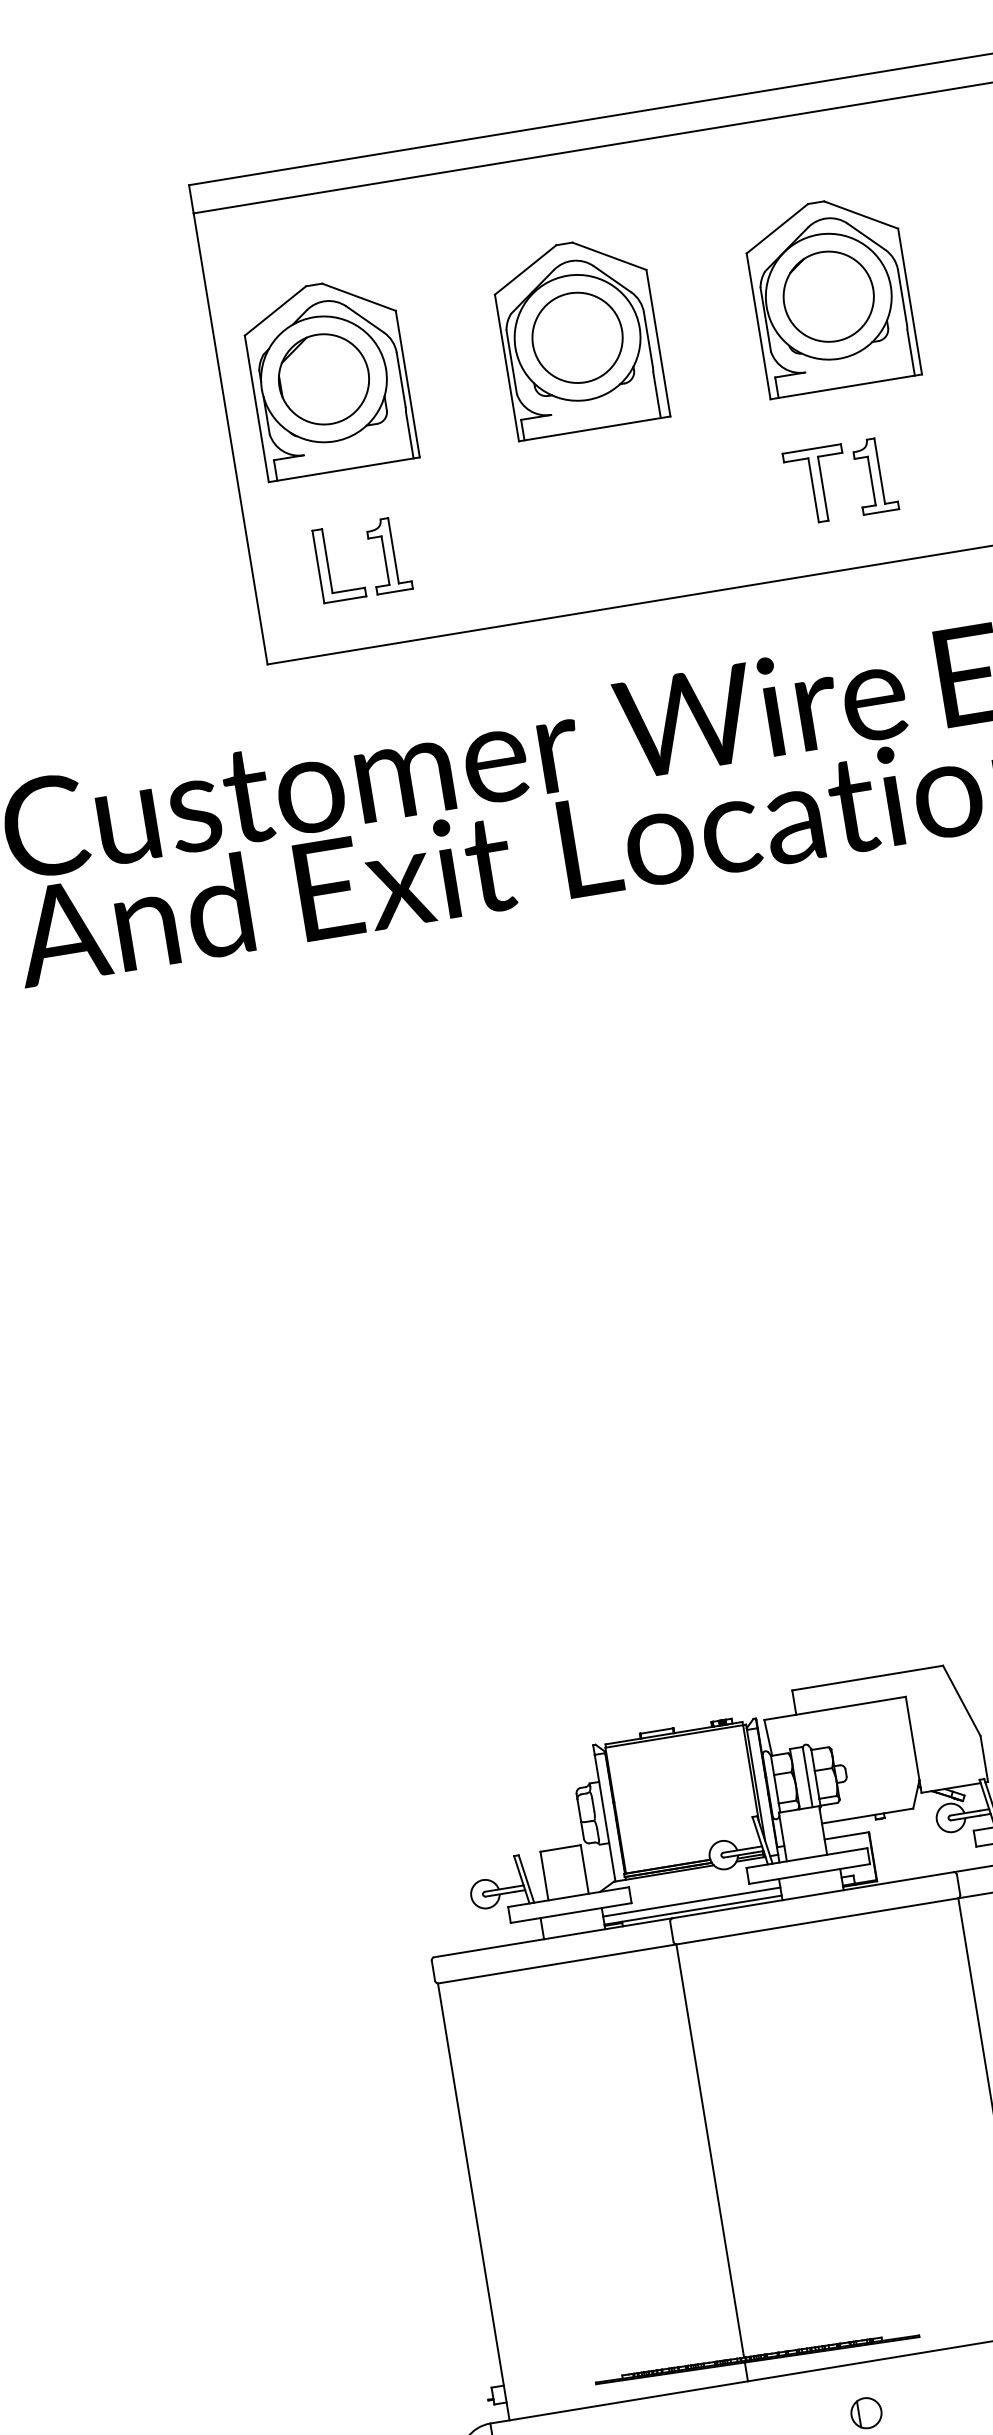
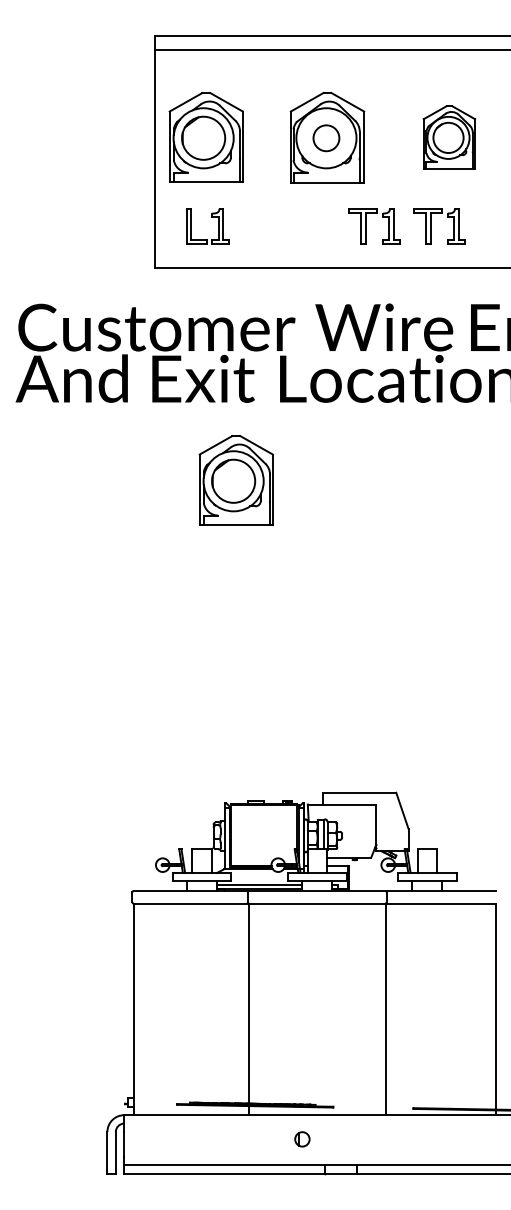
part: (831, 292) -> (449, 136), size x0.7
circle: (577, 336) -> (326, 137), size x0.6
part: (690, 506) -> (366, 226), added
part: (505, 1075) -> (235, 480), added

